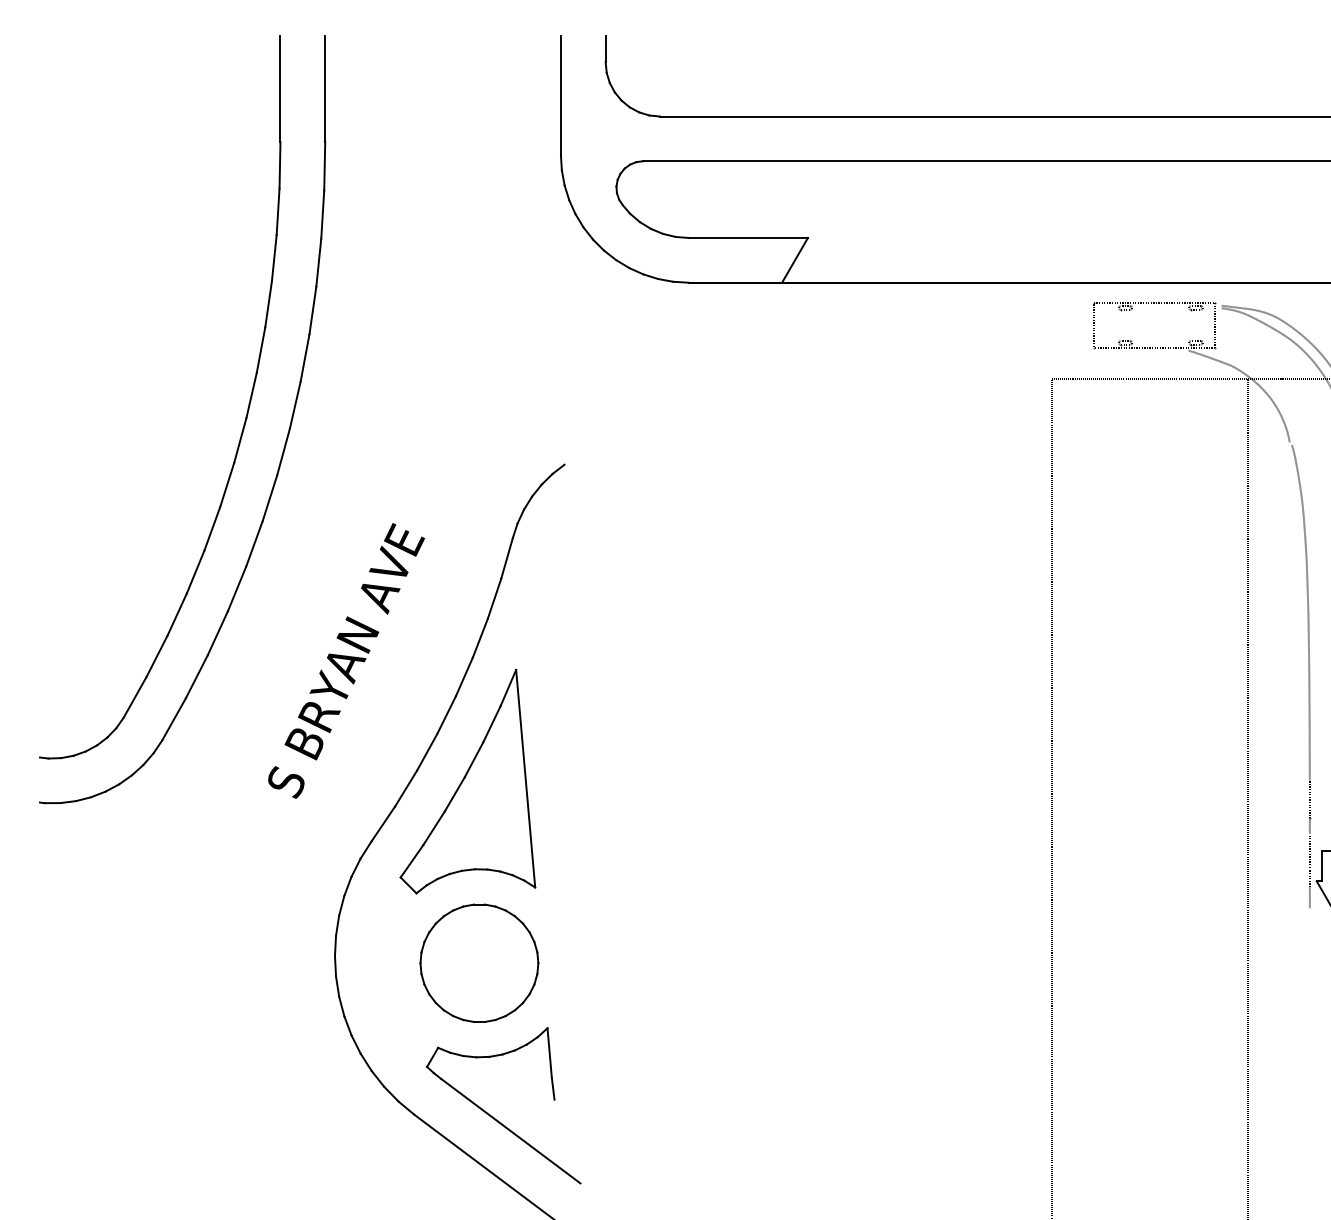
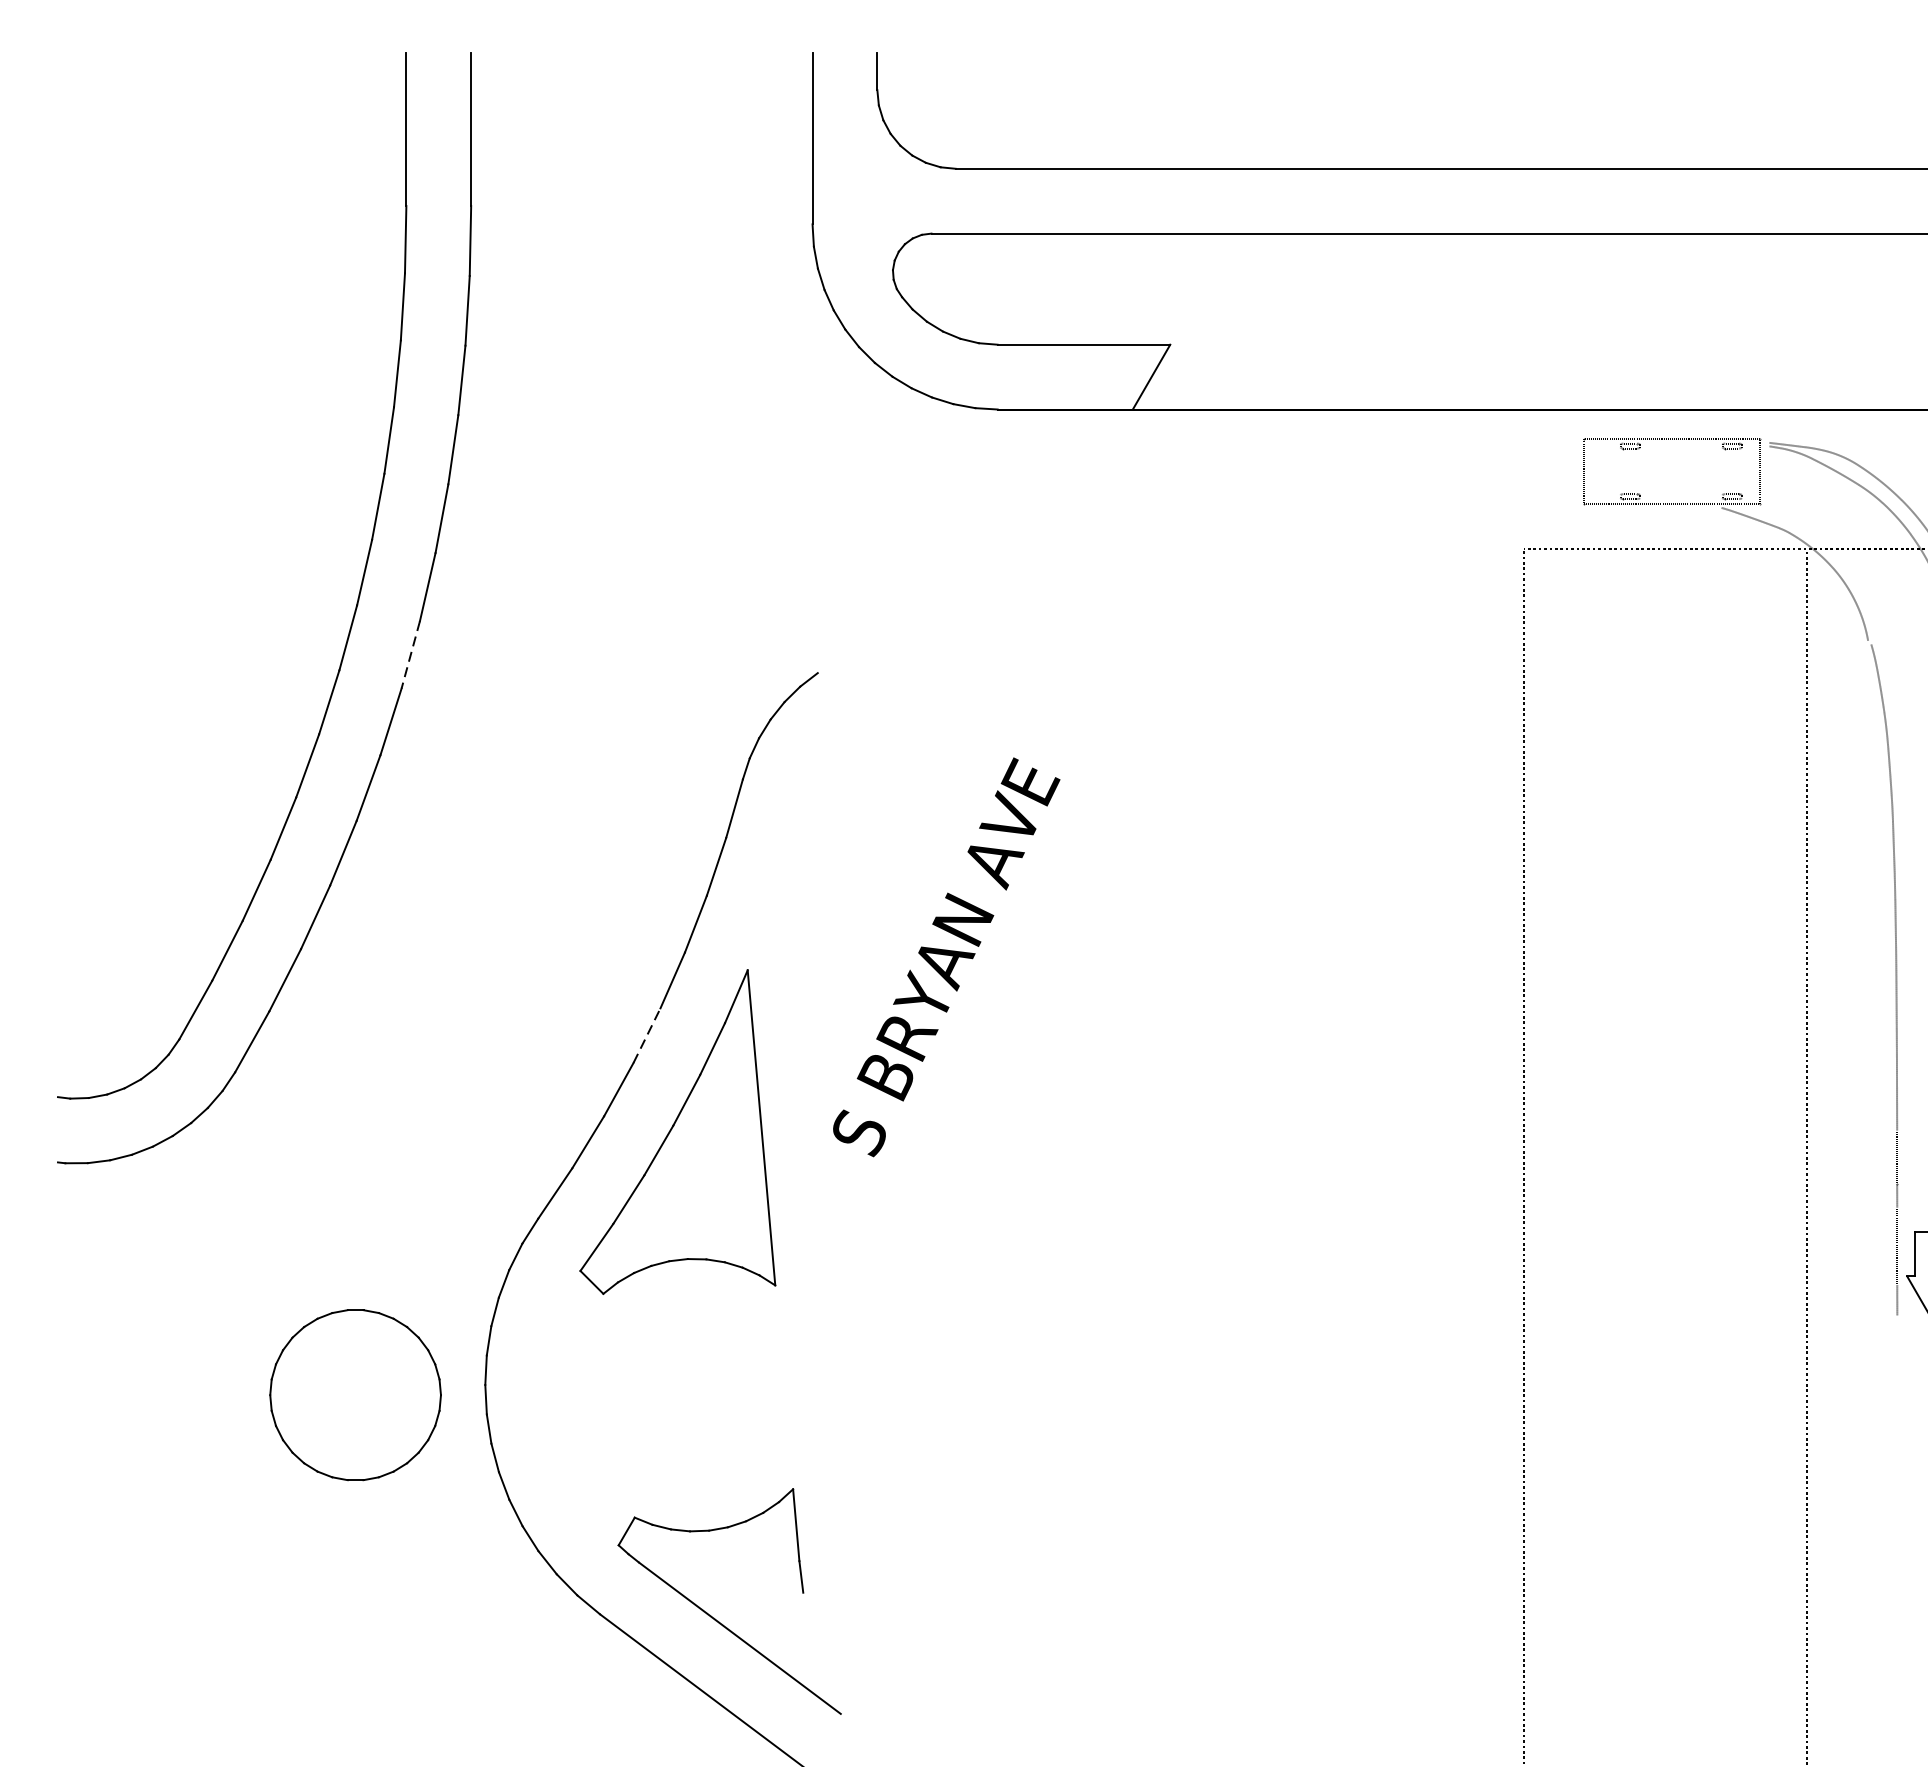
line: (283, 452) -> (410, 655), solid -> dashed
text: (346, 660) -> (946, 956), moved
line: (446, 714) -> (646, 1034), solid -> dashed
part: (479, 962) -> (355, 1394), moved

